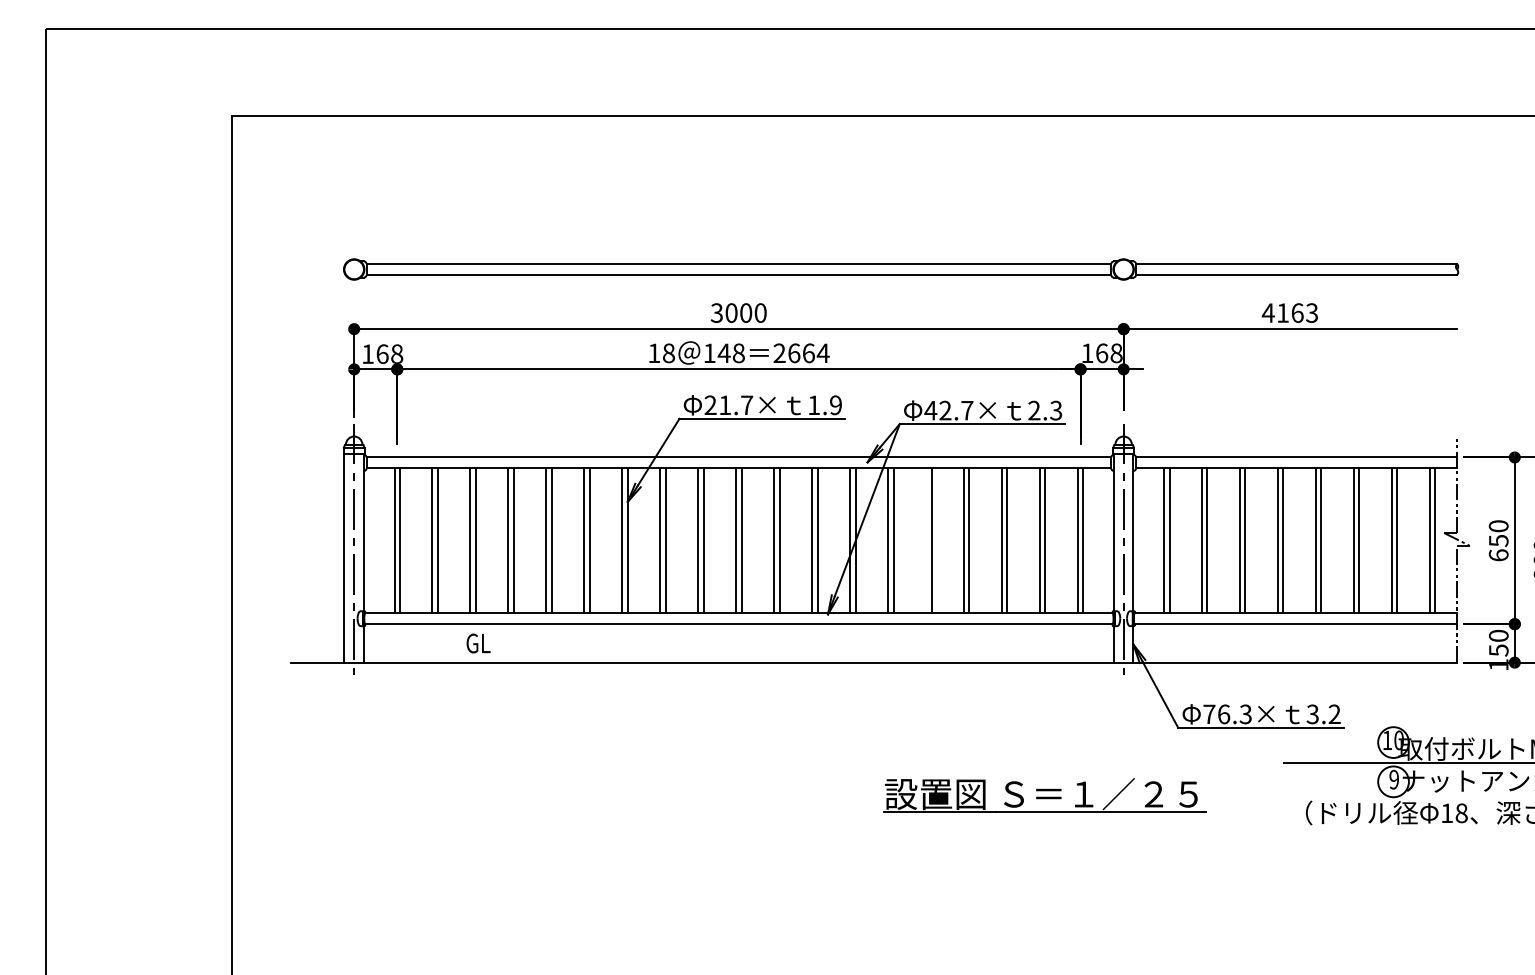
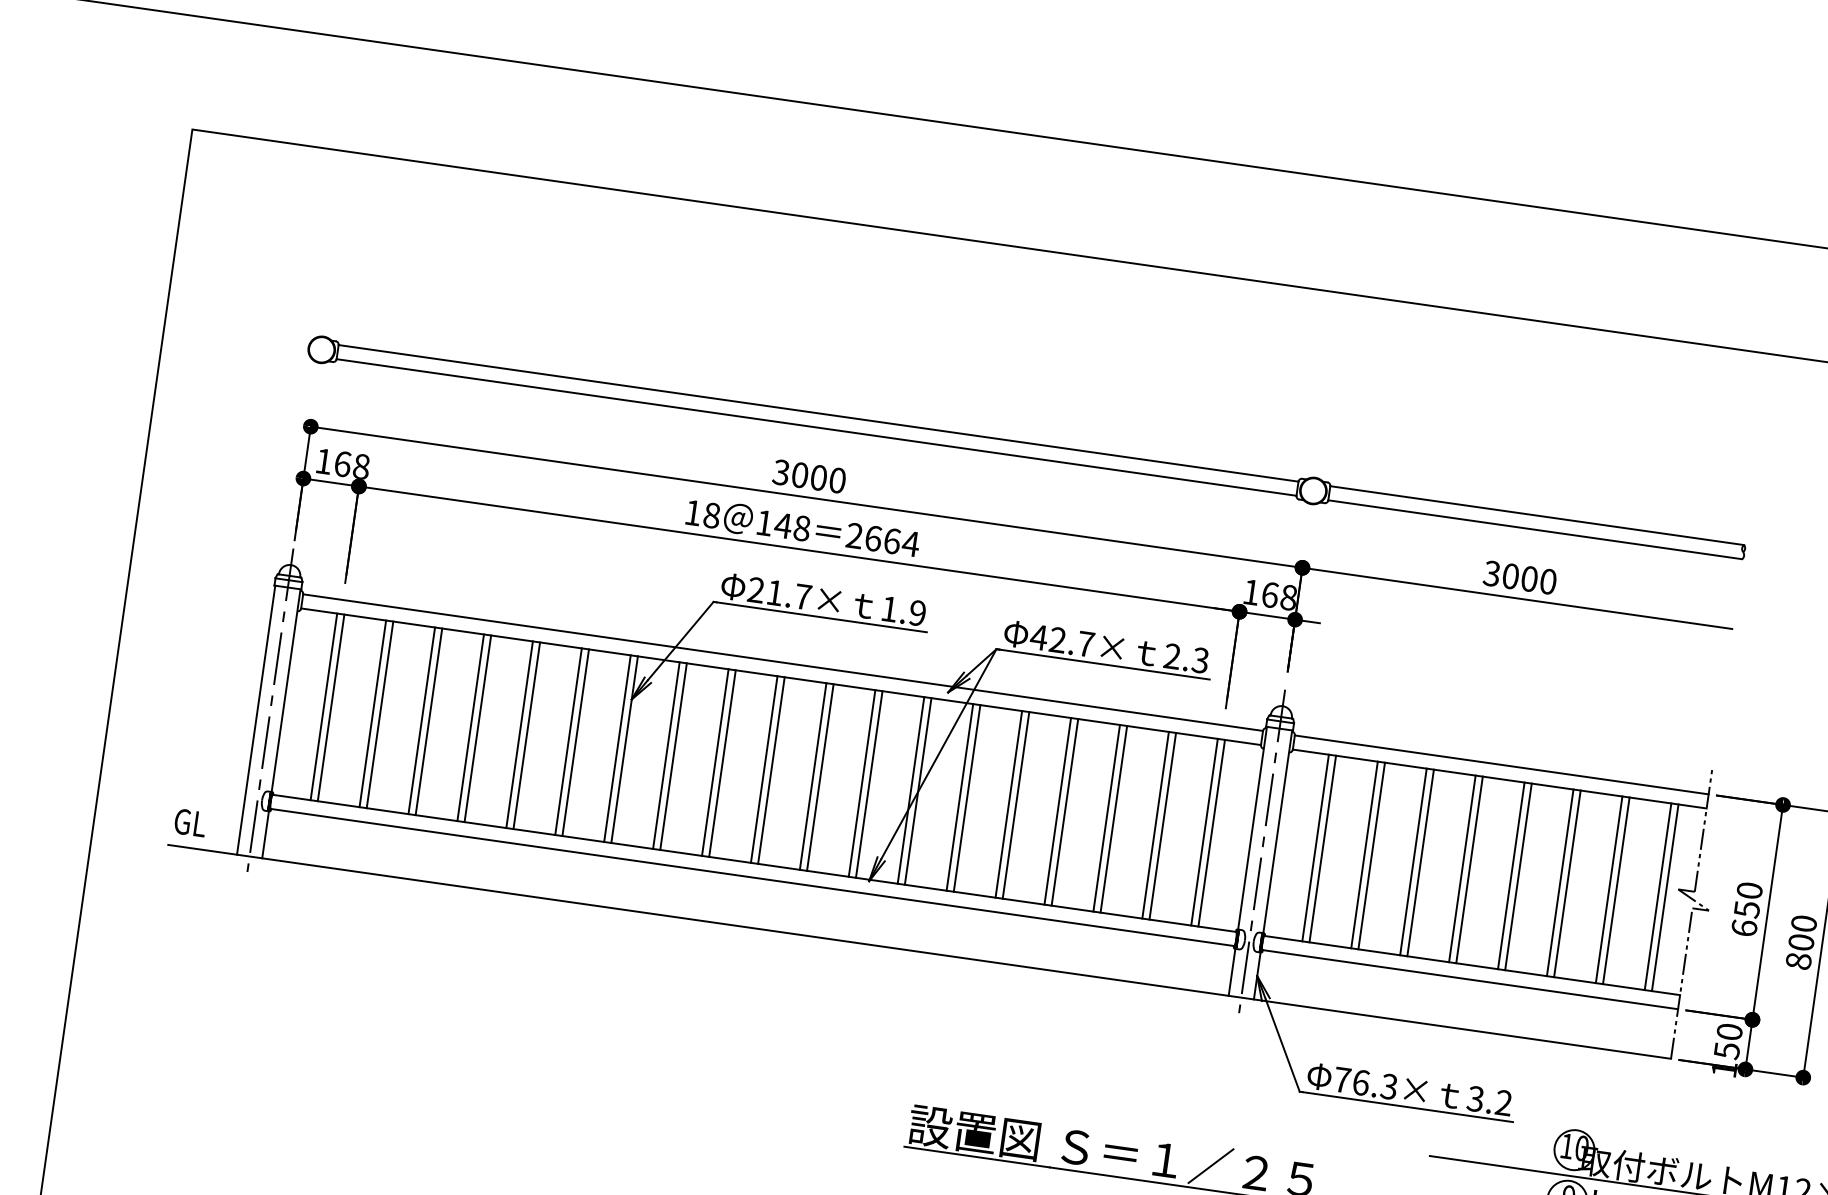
text: (1289, 312) -> (1519, 576), 4163 -> 3000
line: (925, 540) -> (1008, 803), added
text: (478, 643) -> (190, 822), moved

